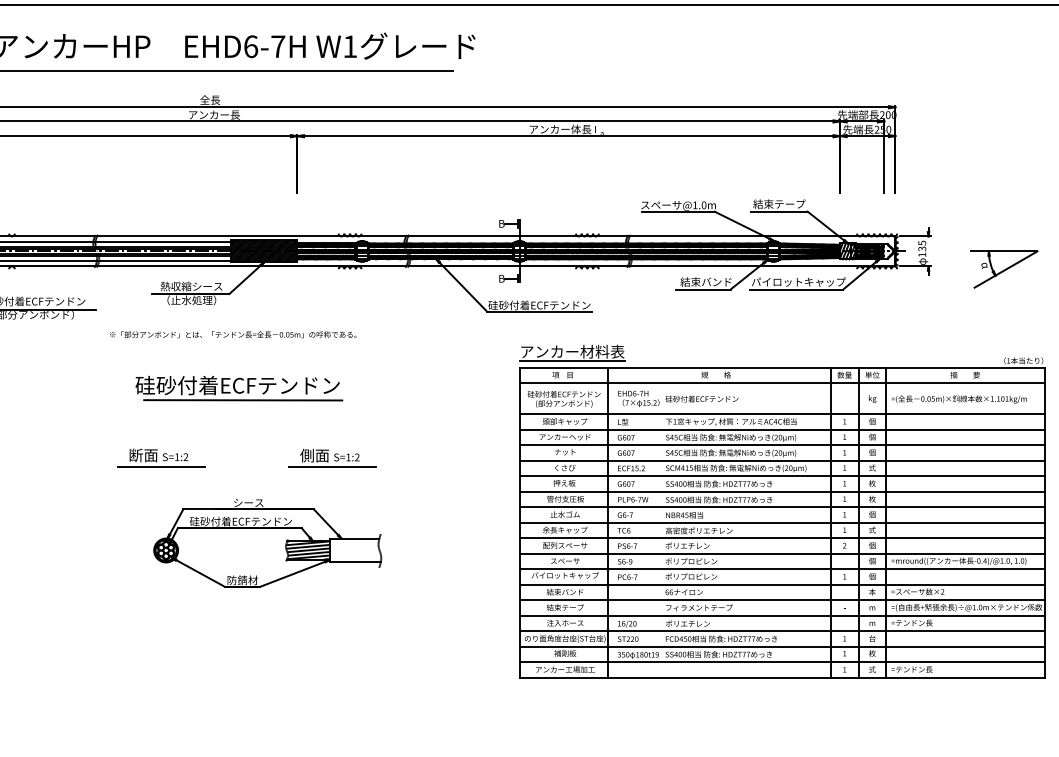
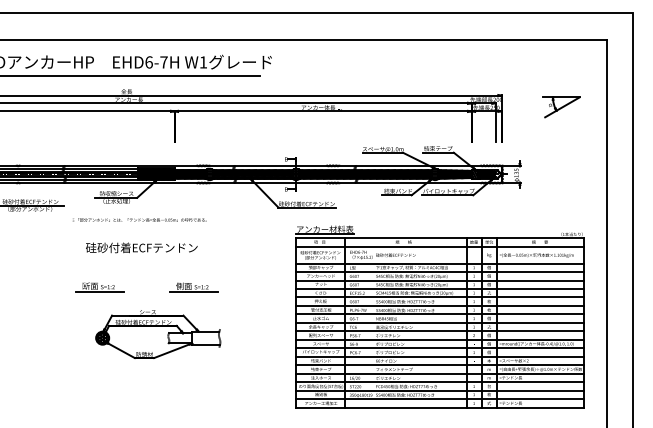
part: (1004, 269) -> (561, 107), moved
line: (242, 399) -> (144, 255), removed
hatch: (308, 551) -> (180, 338), removed

